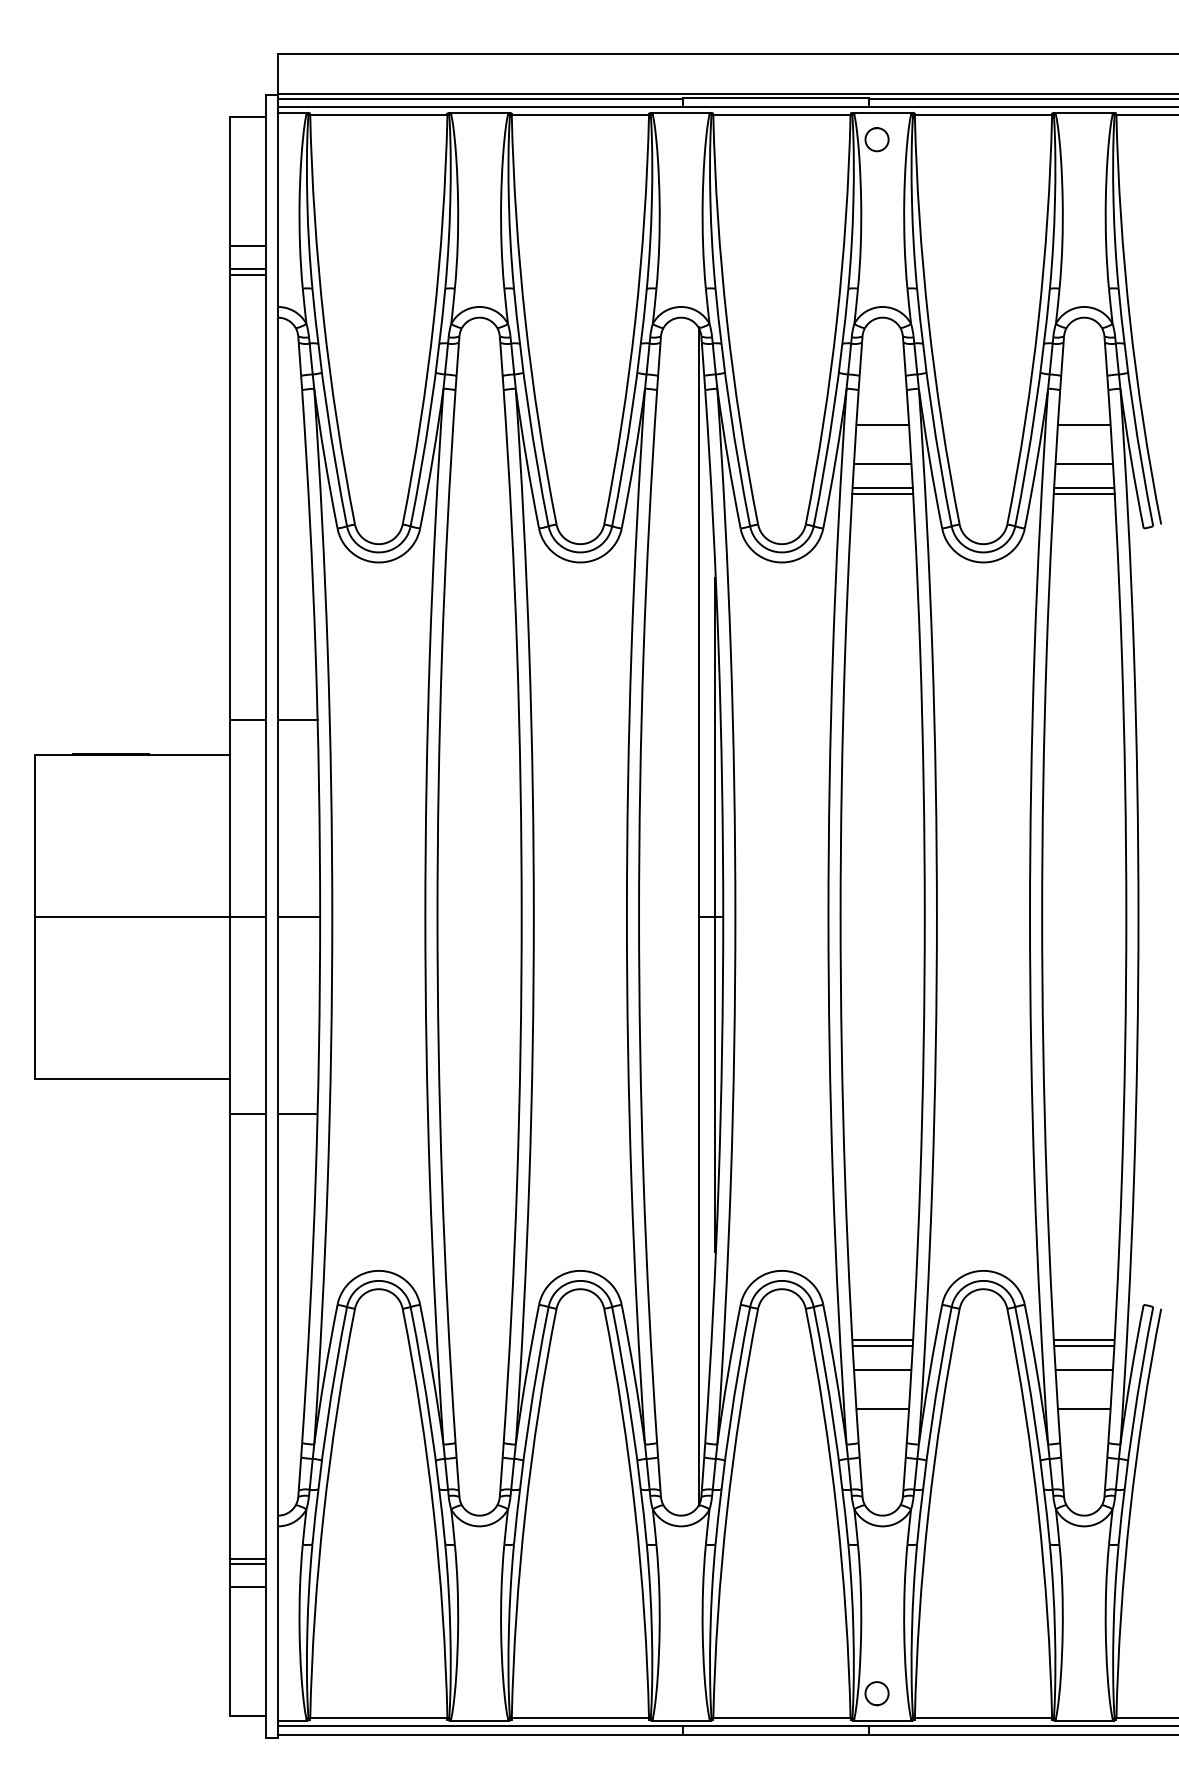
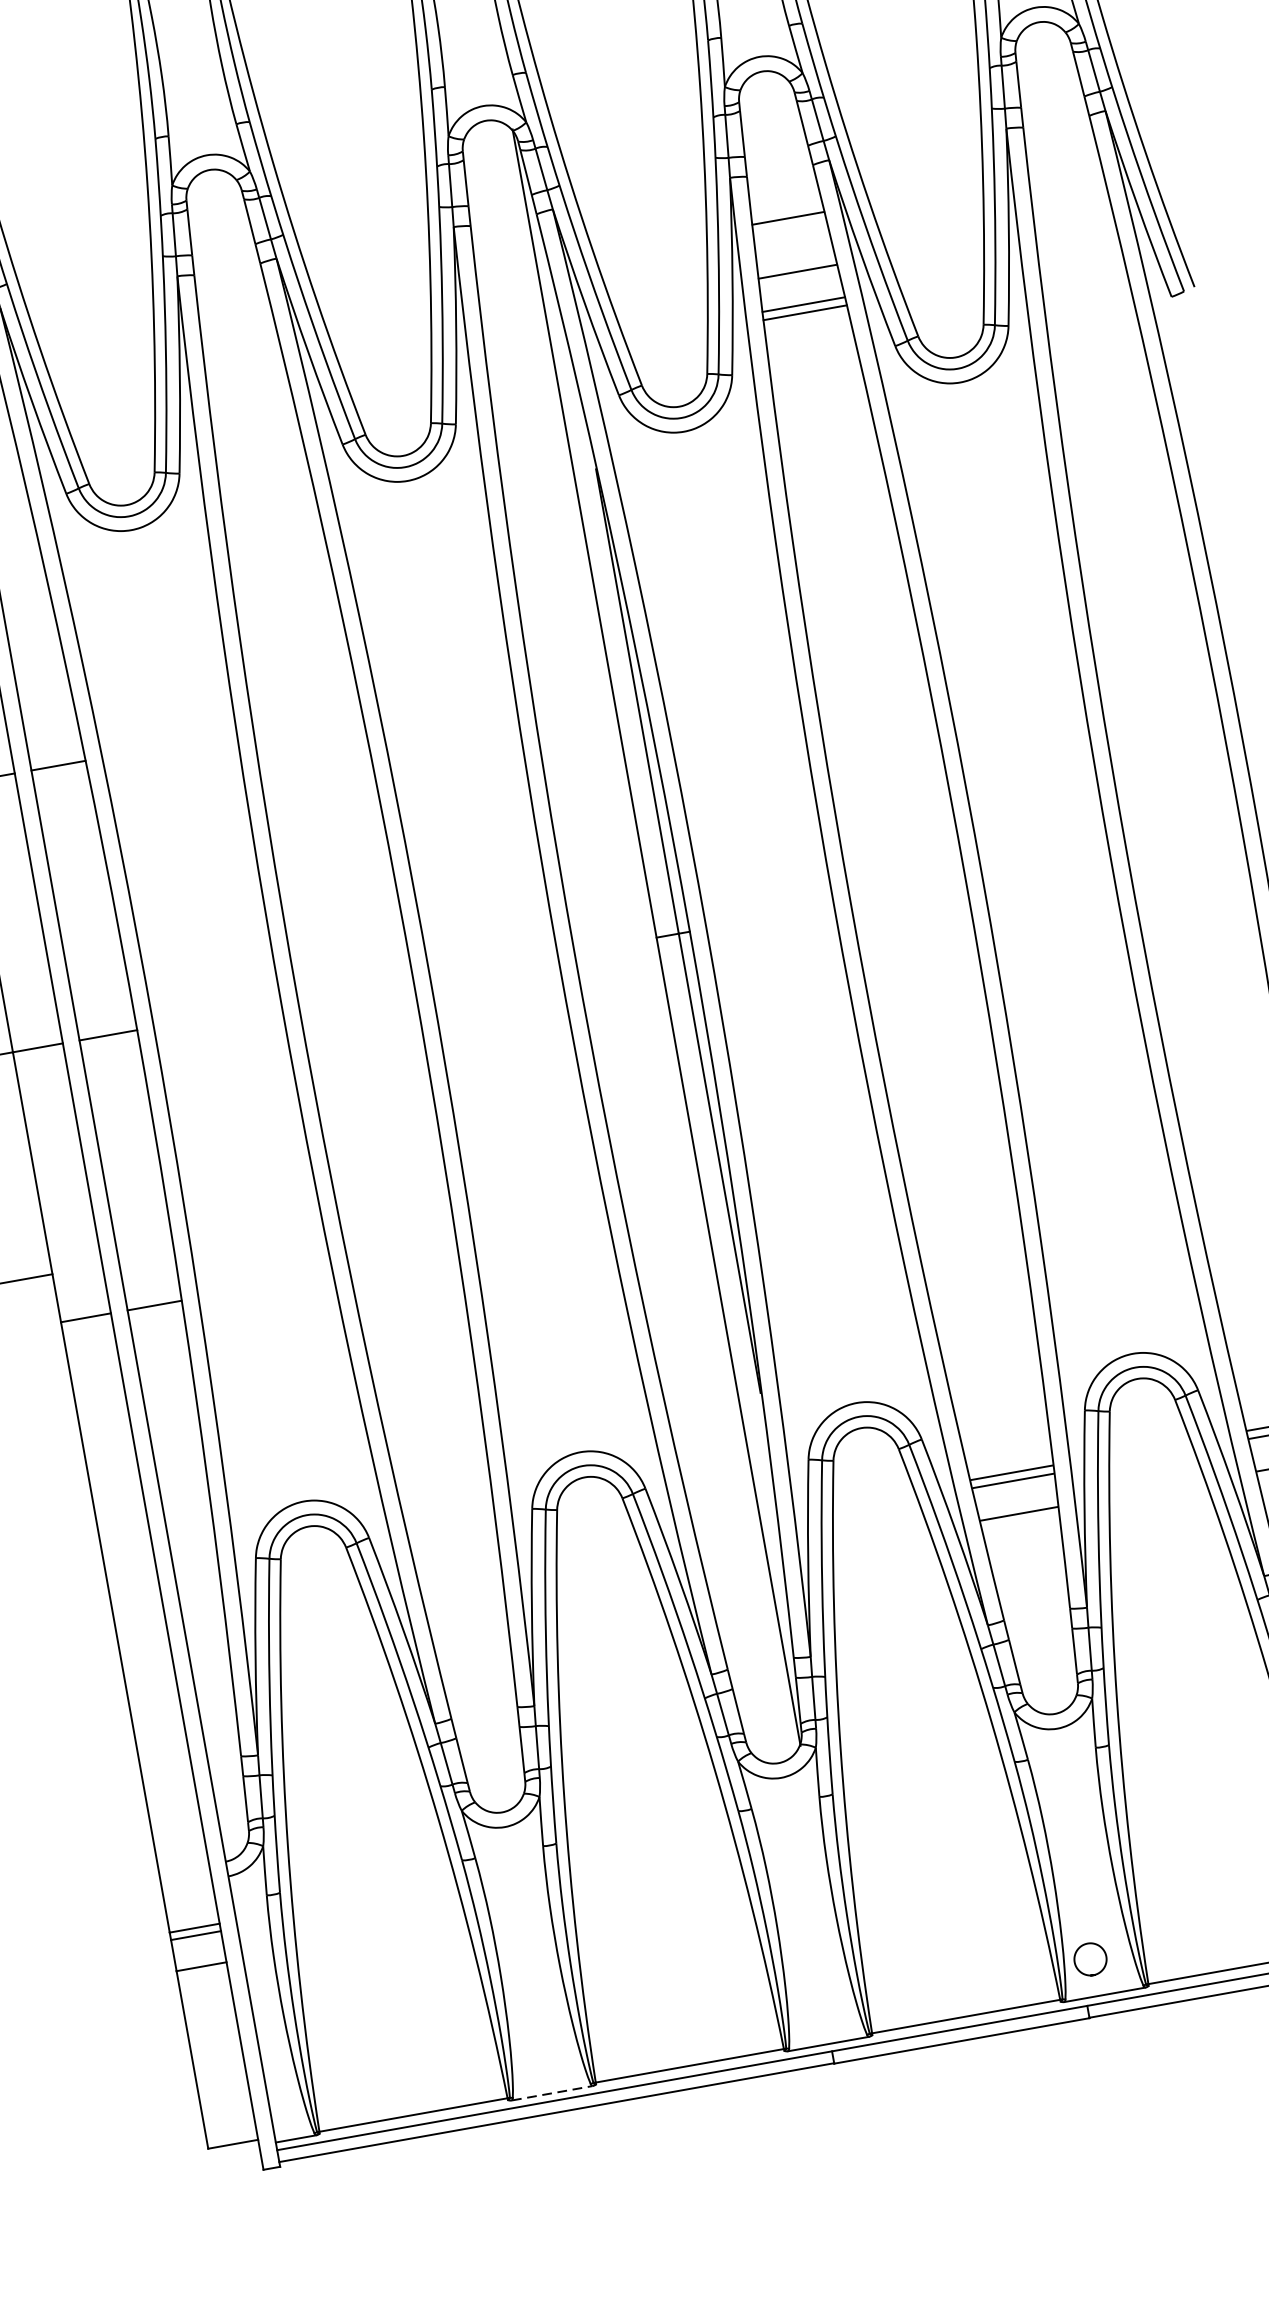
line: (1084, 424) -> (1064, 168), removed
line: (1083, 463) -> (1073, 222), removed
line: (1084, 487) -> (1080, 255), removed
line: (1083, 493) -> (1080, 263), removed
line: (882, 1408) -> (1028, 1567), removed
line: (480, 1720) -> (553, 2093), solid -> dashed

